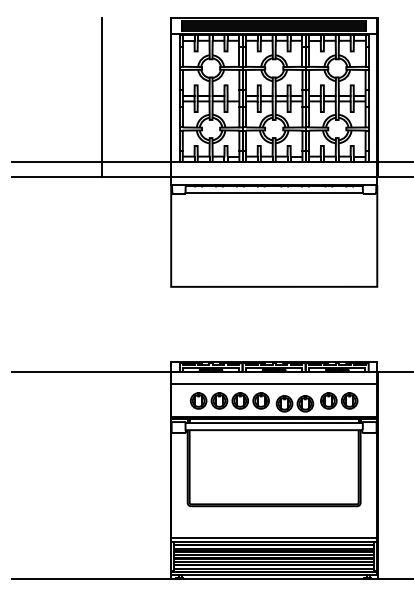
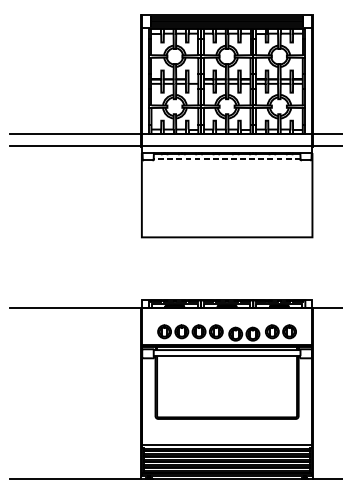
line: (102, 97) -> (84, 80), removed
line: (274, 192) -> (227, 159), solid -> dashed
line: (274, 383) -> (227, 317), removed

